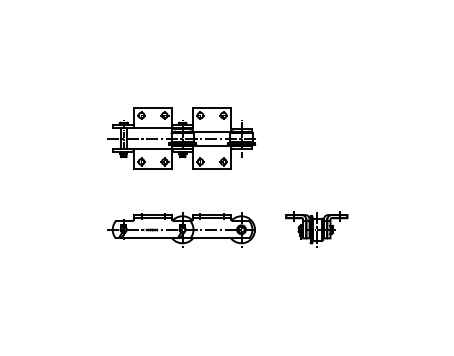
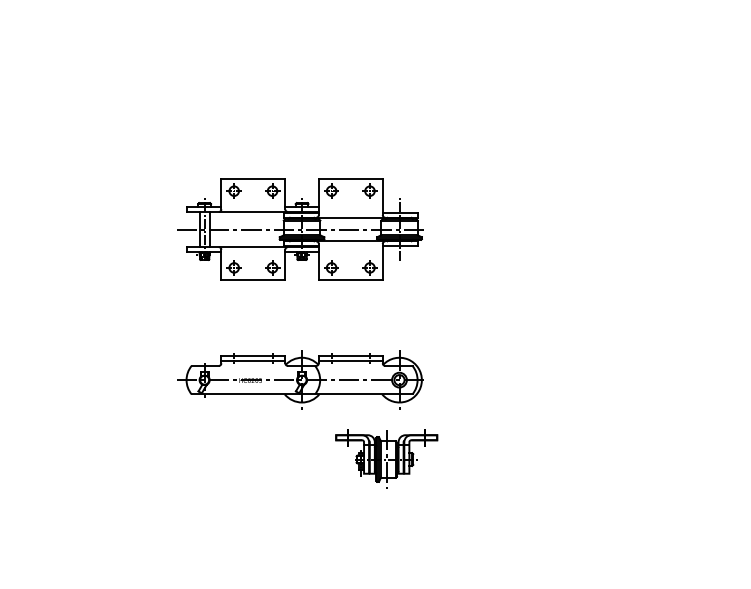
part: (316, 229) -> (386, 459), moved

